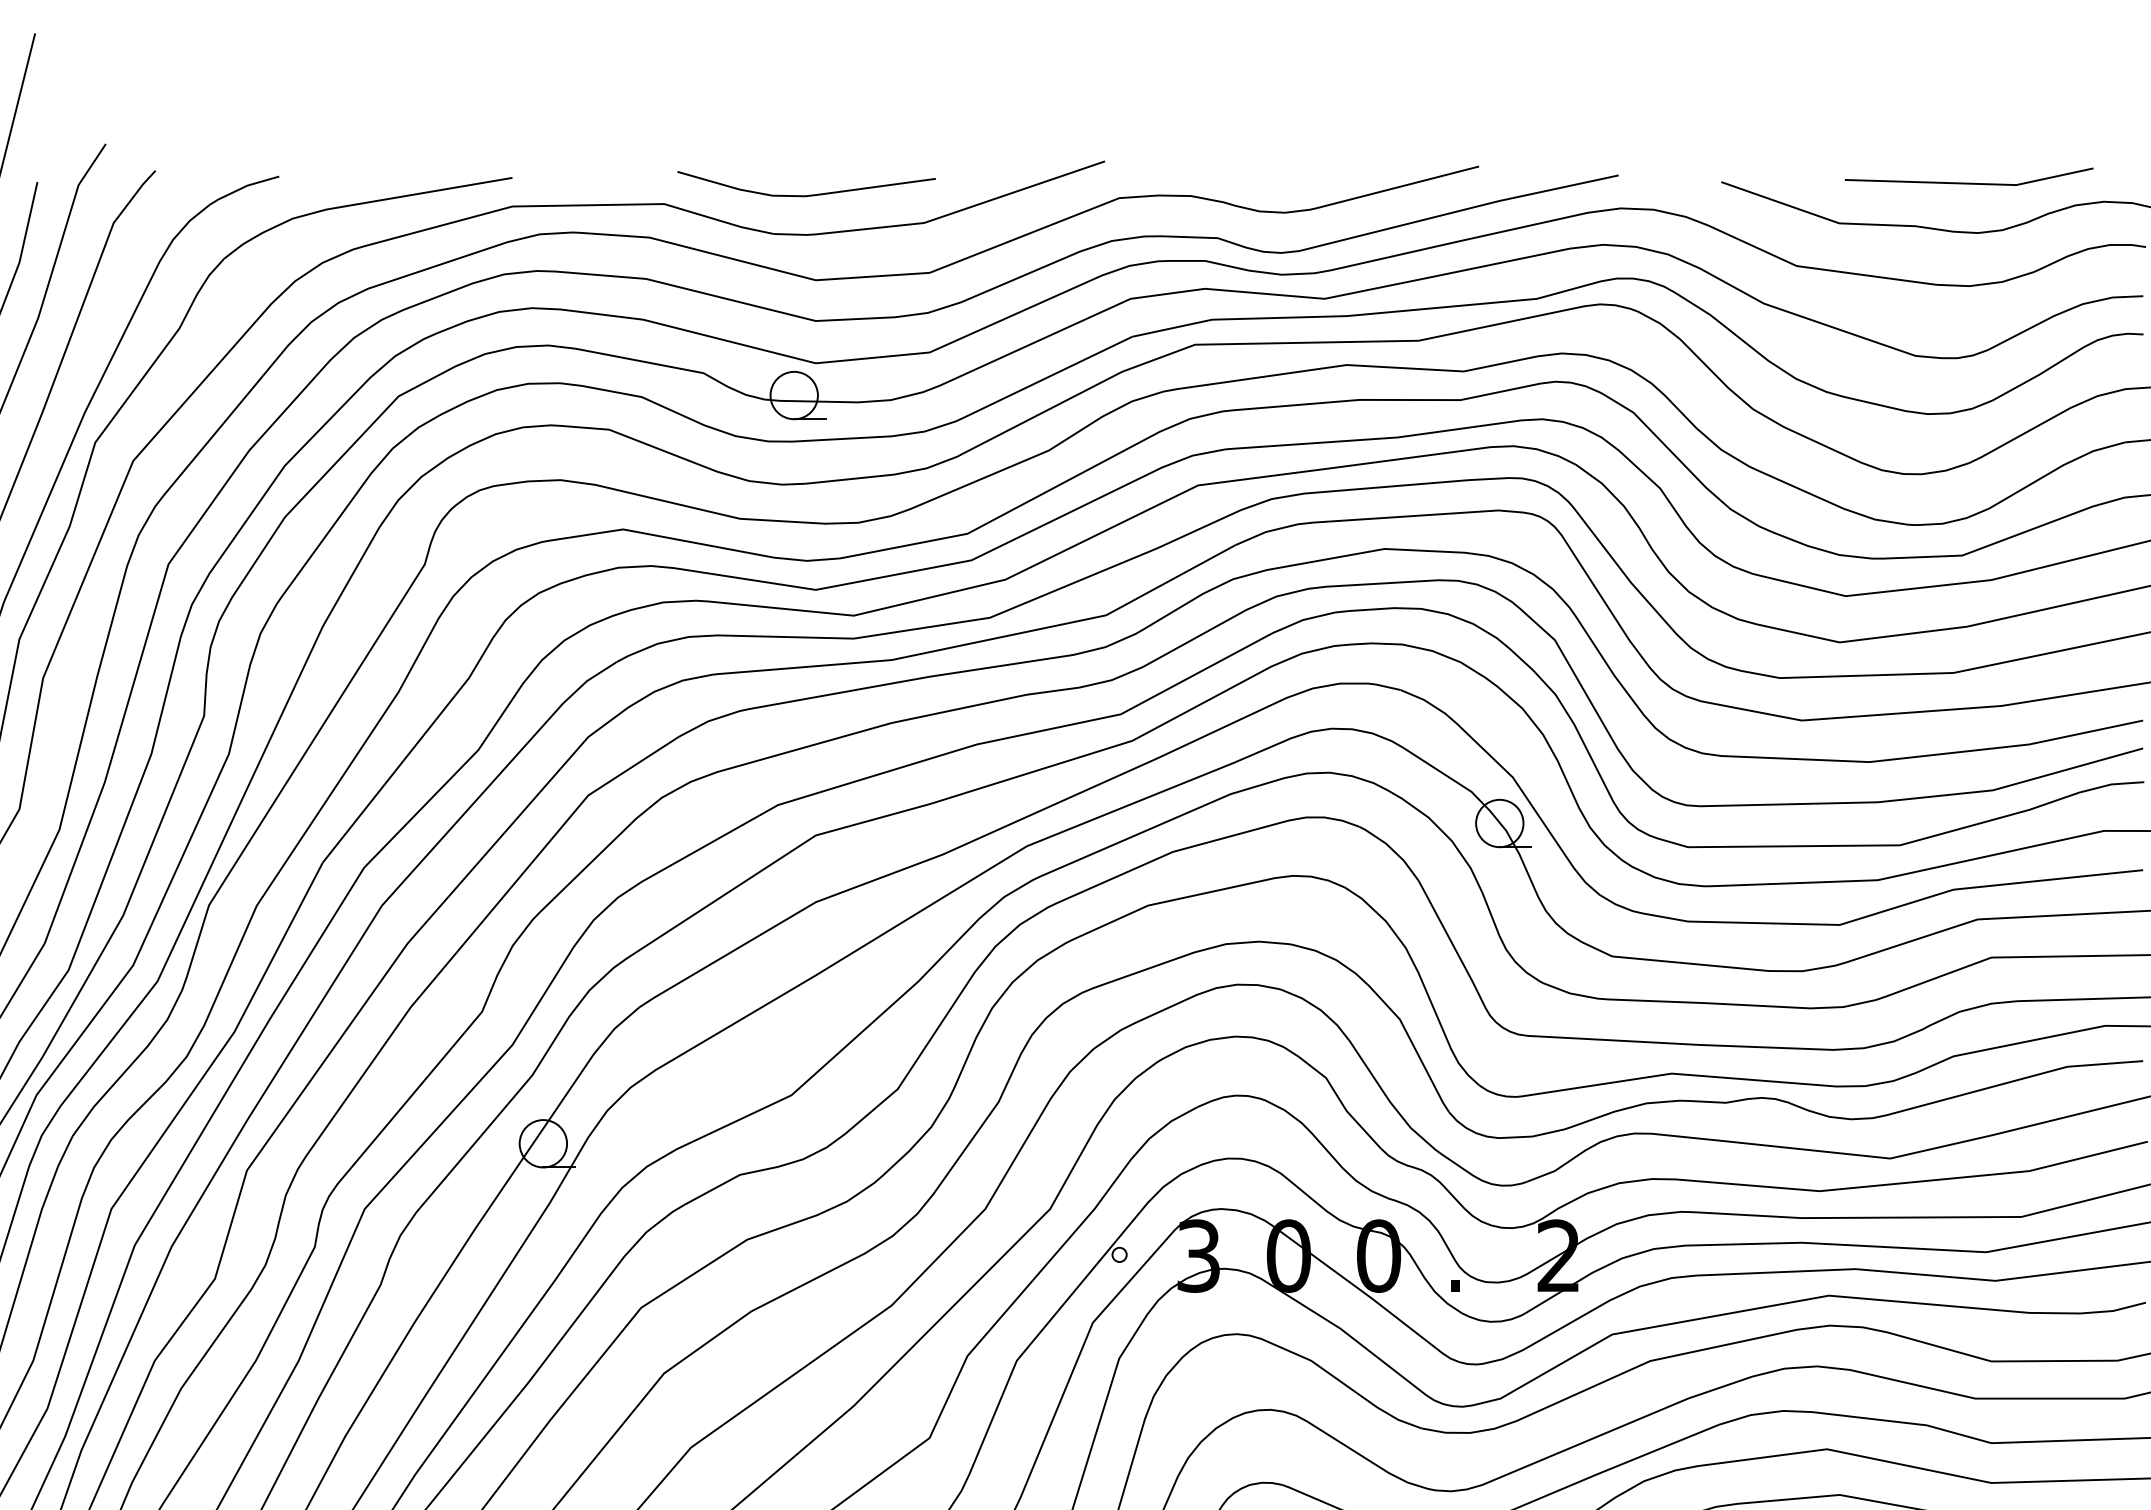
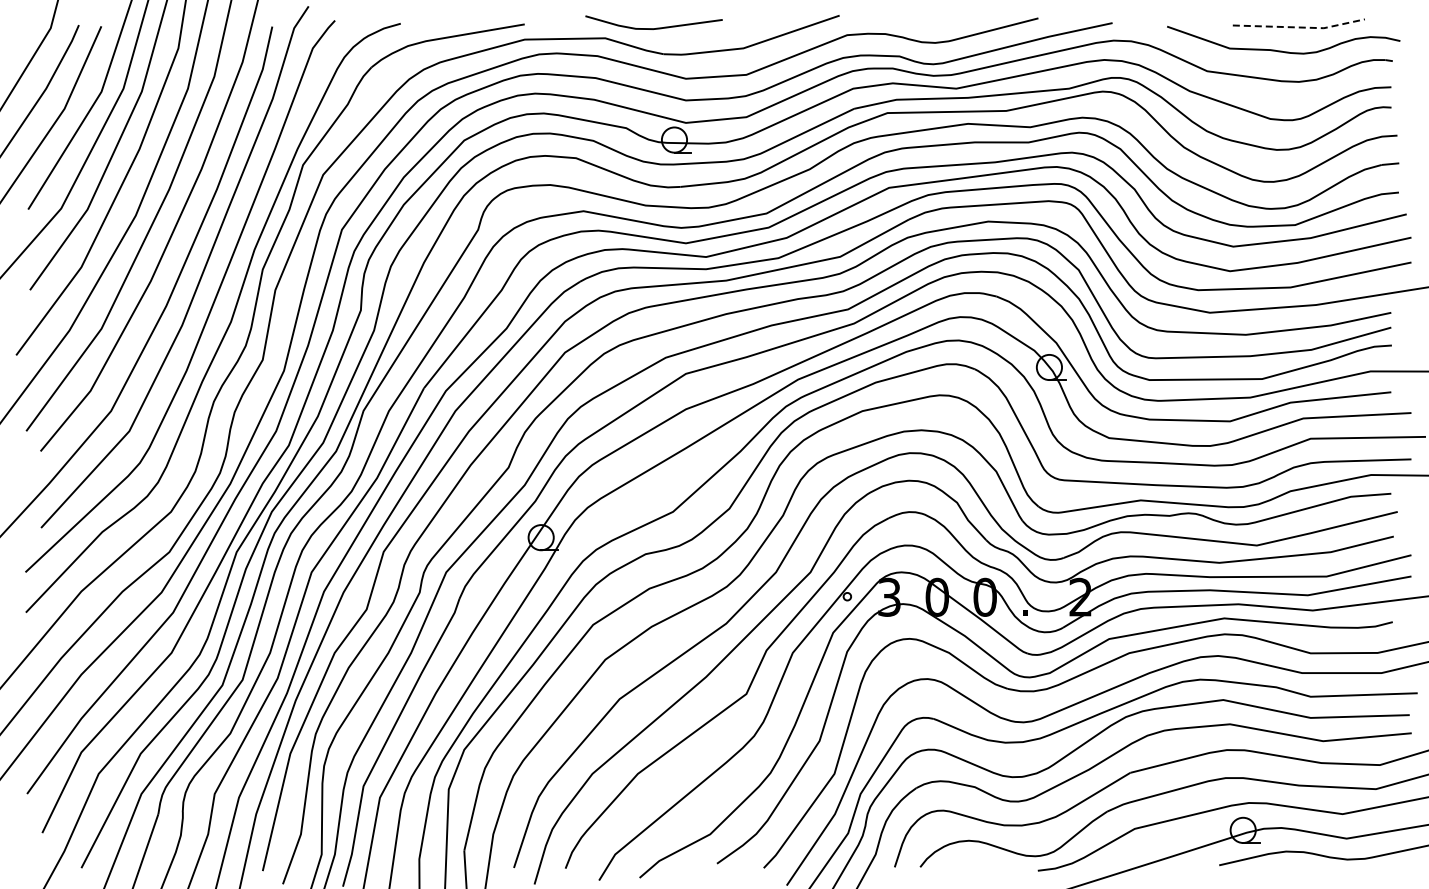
line: (1972, 183) -> (1300, 27), solid -> dashed
curve: (811, 193) -> (656, 27), moved

